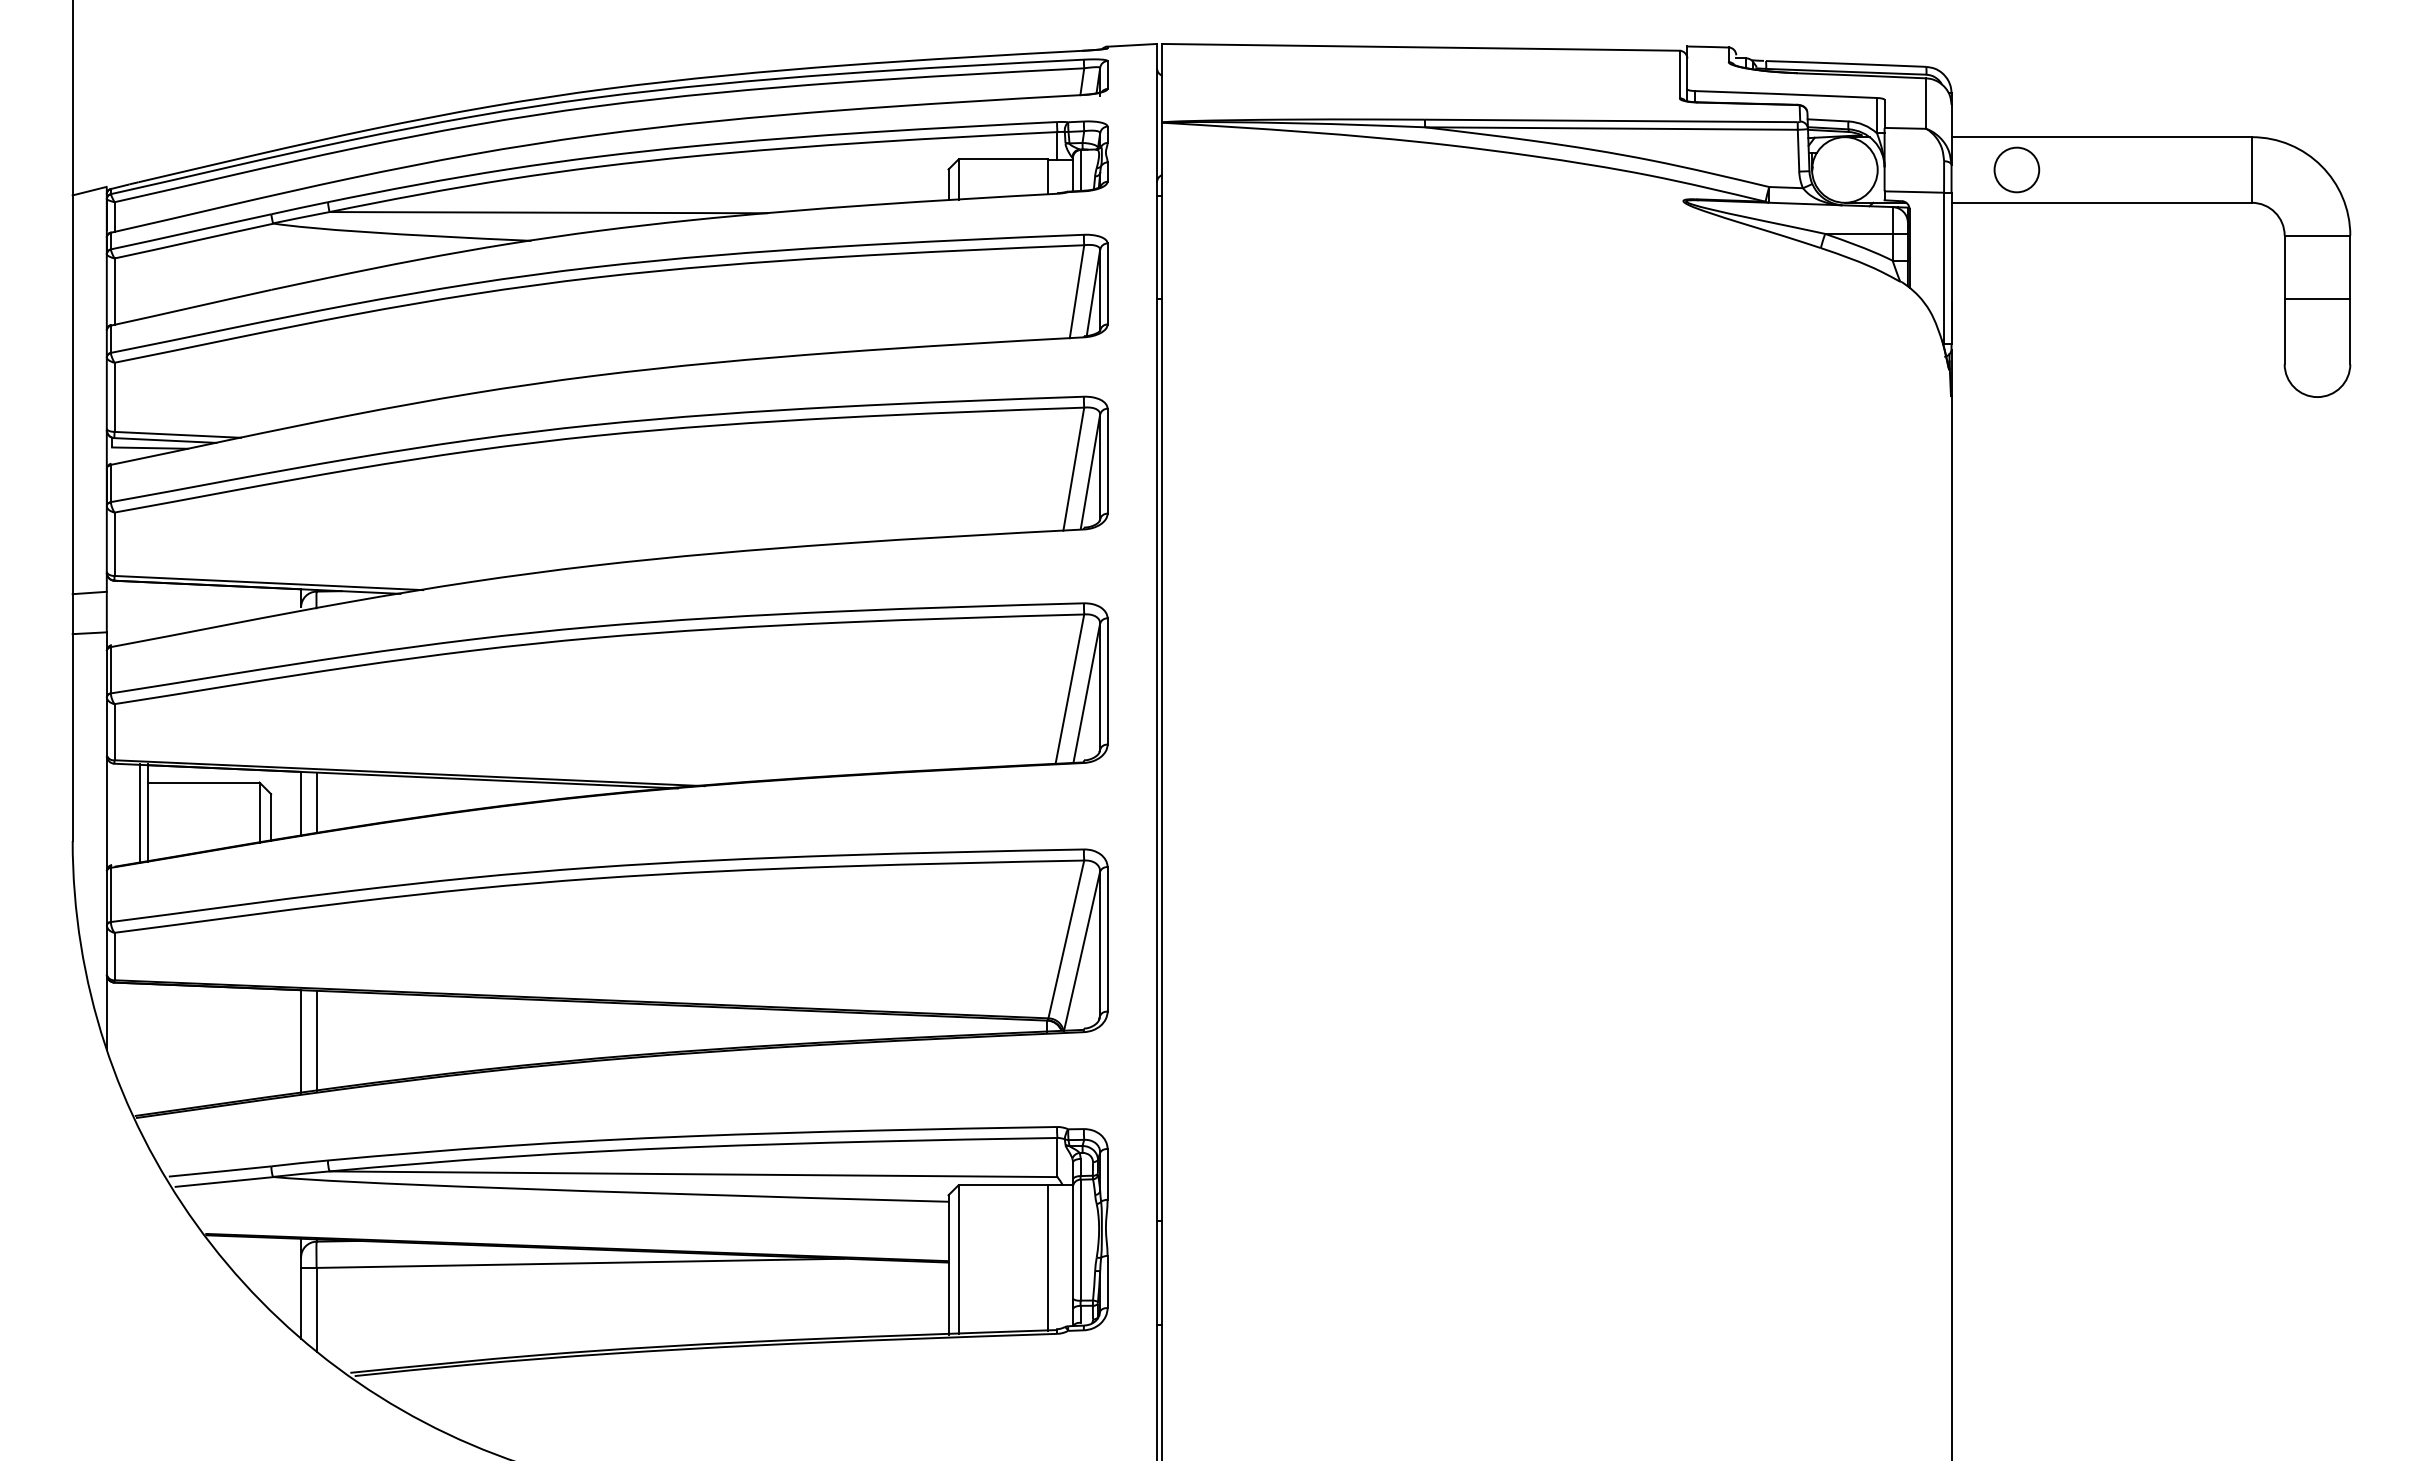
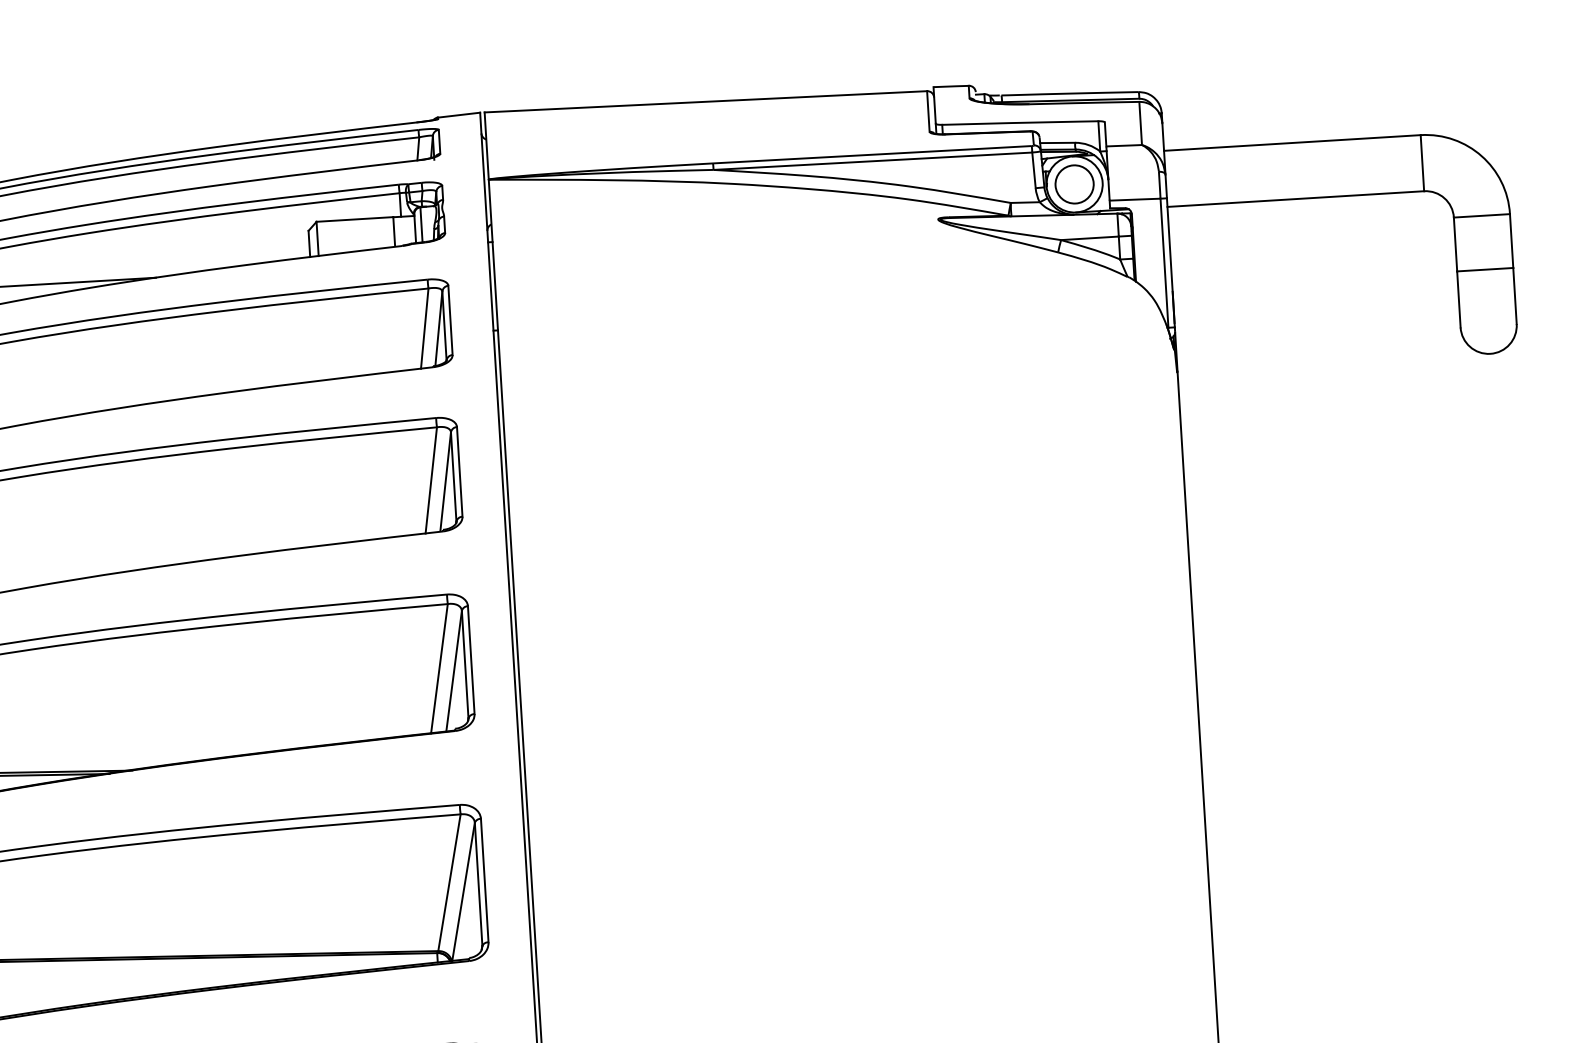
circle: (2016, 169) -> (1074, 184), moved

